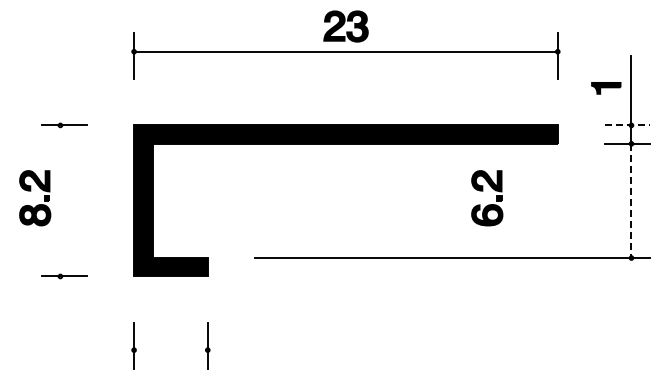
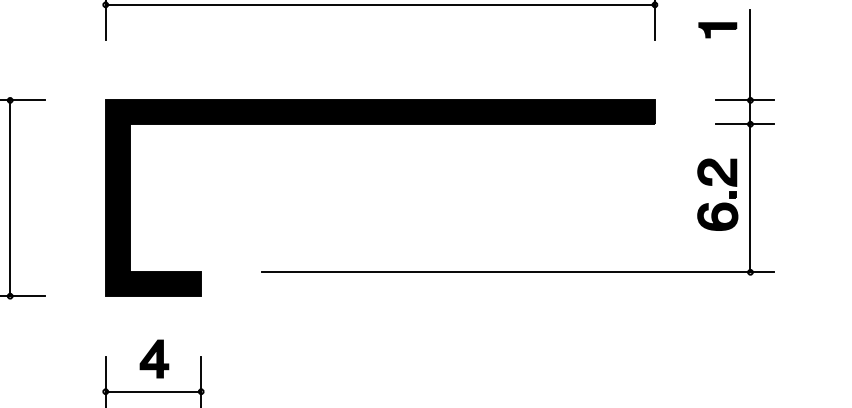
part: (606, 88) -> (718, 30), moved
line: (627, 125) -> (745, 100), dashed -> solid
line: (60, 200) -> (10, 197), added
line: (631, 201) -> (750, 199), dashed -> solid
part: (488, 204) -> (719, 202), moved
part: (171, 324) -> (154, 358), added
line: (170, 350) -> (152, 392), added

